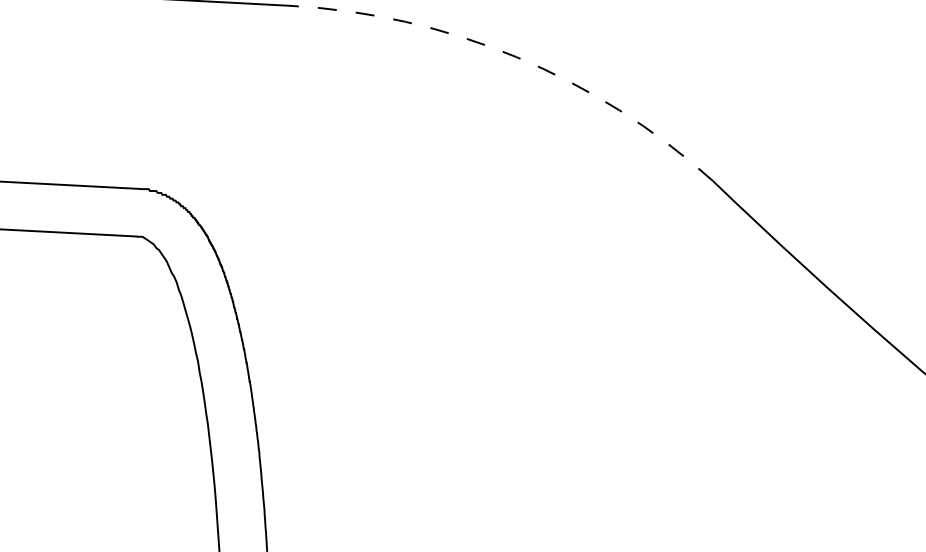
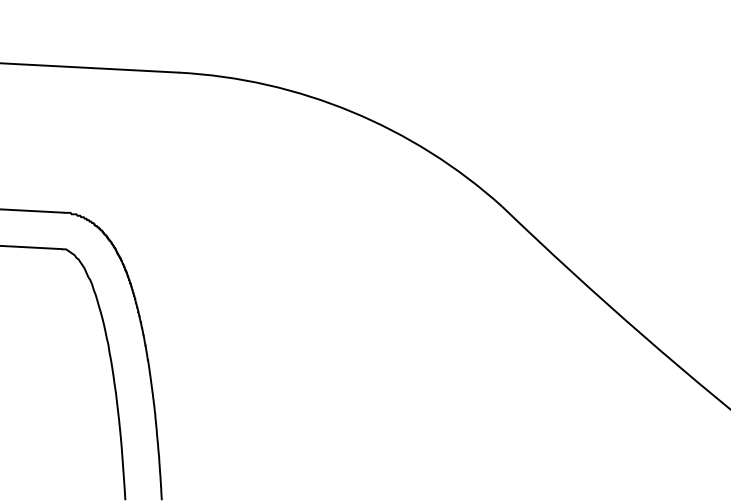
arc: (515, 56) -> (351, 111), dashed -> solid

